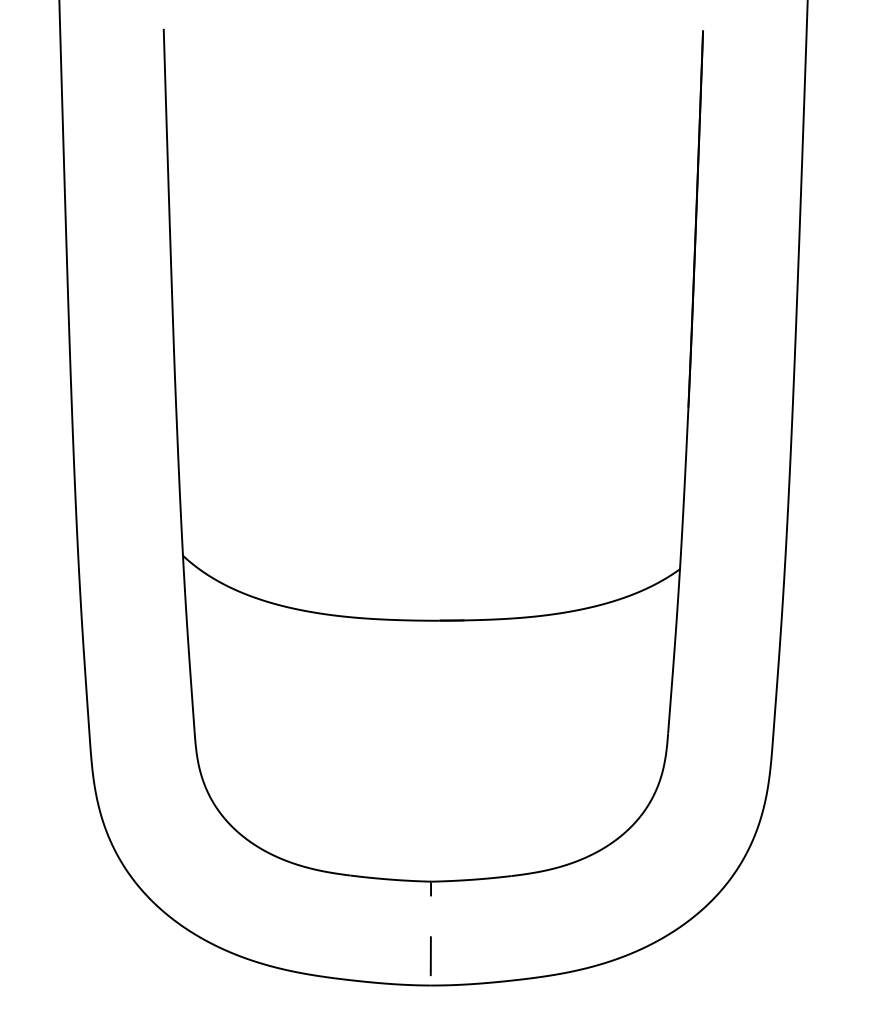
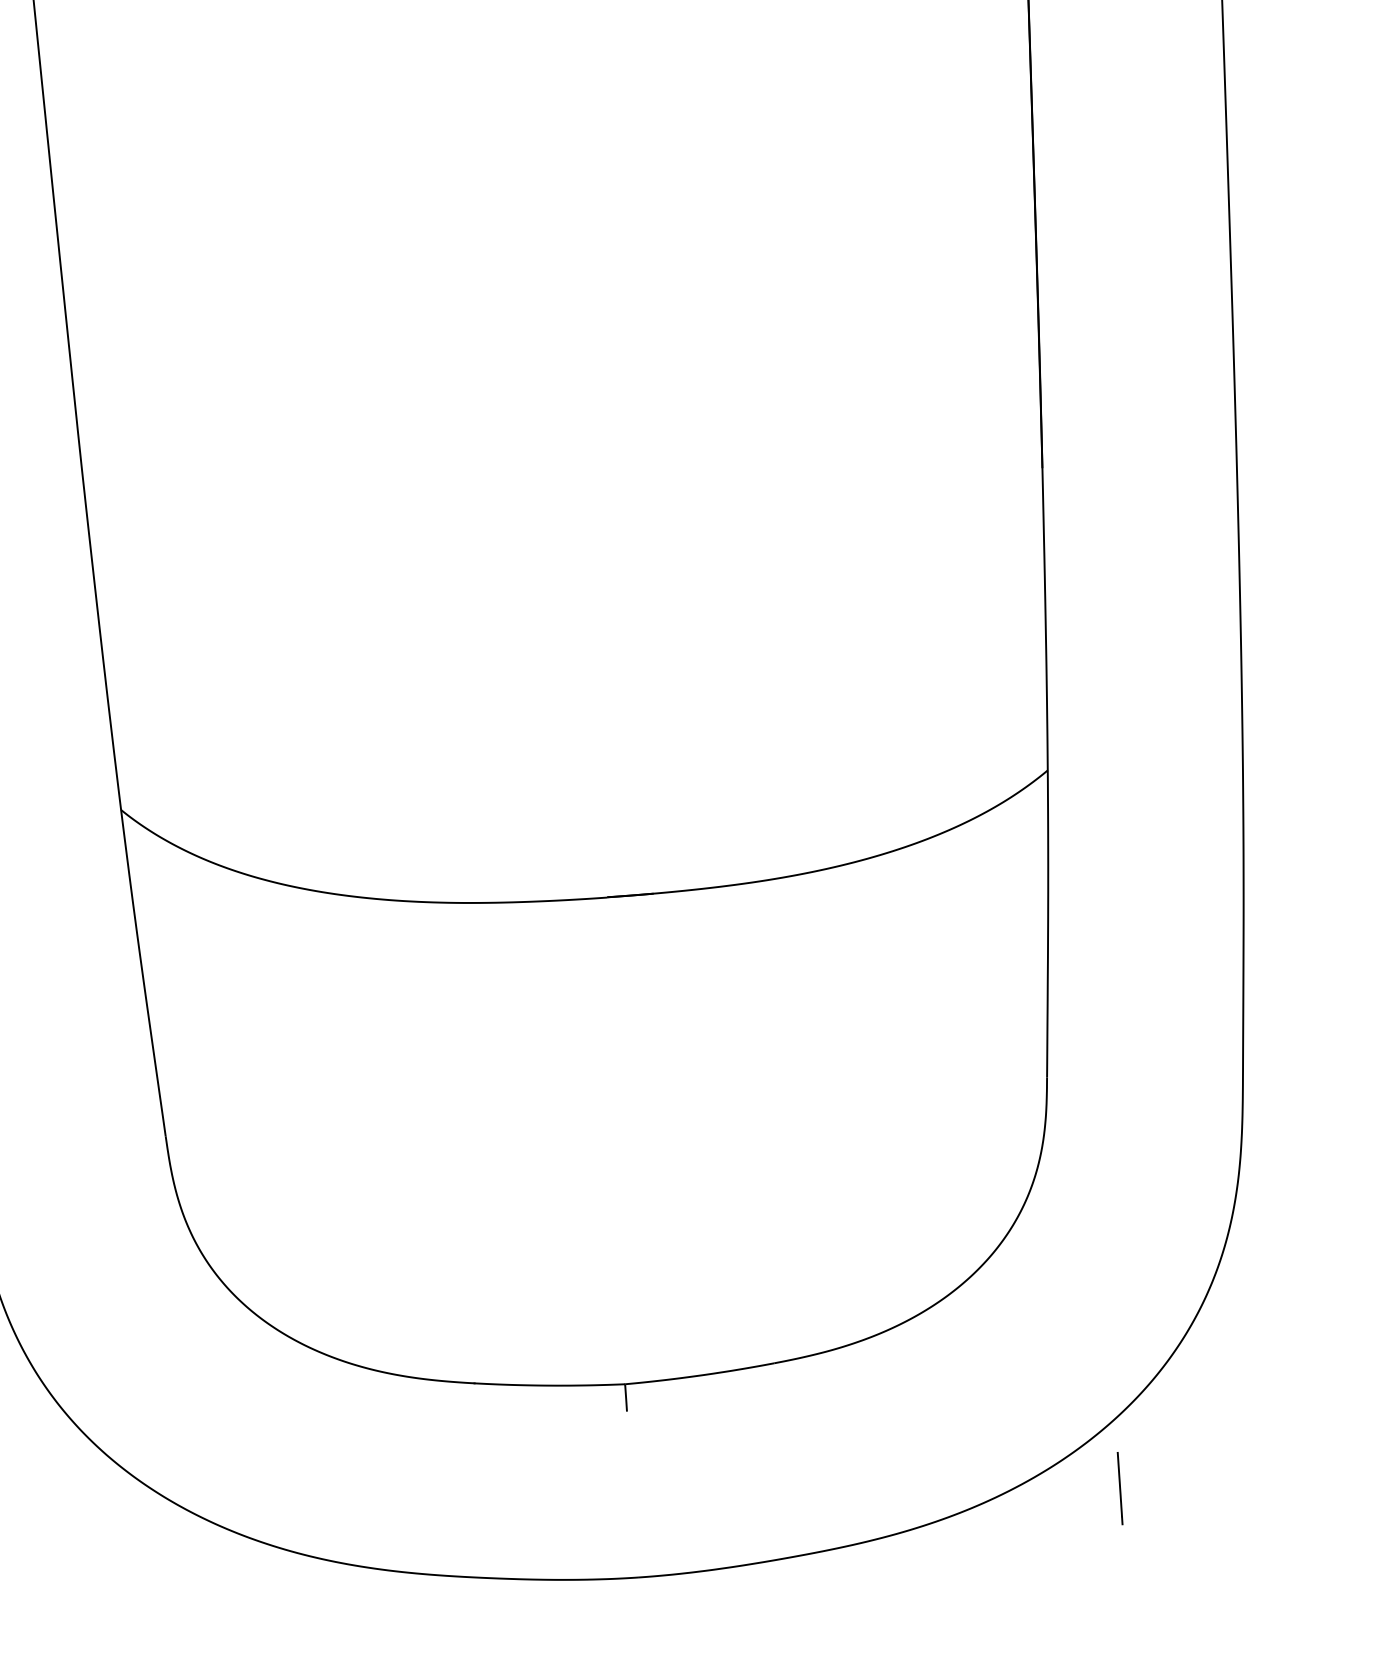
line: (430, 955) -> (1119, 1487), moved

